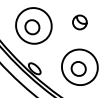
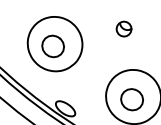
part: (79, 22) -> (123, 29), size x0.7

